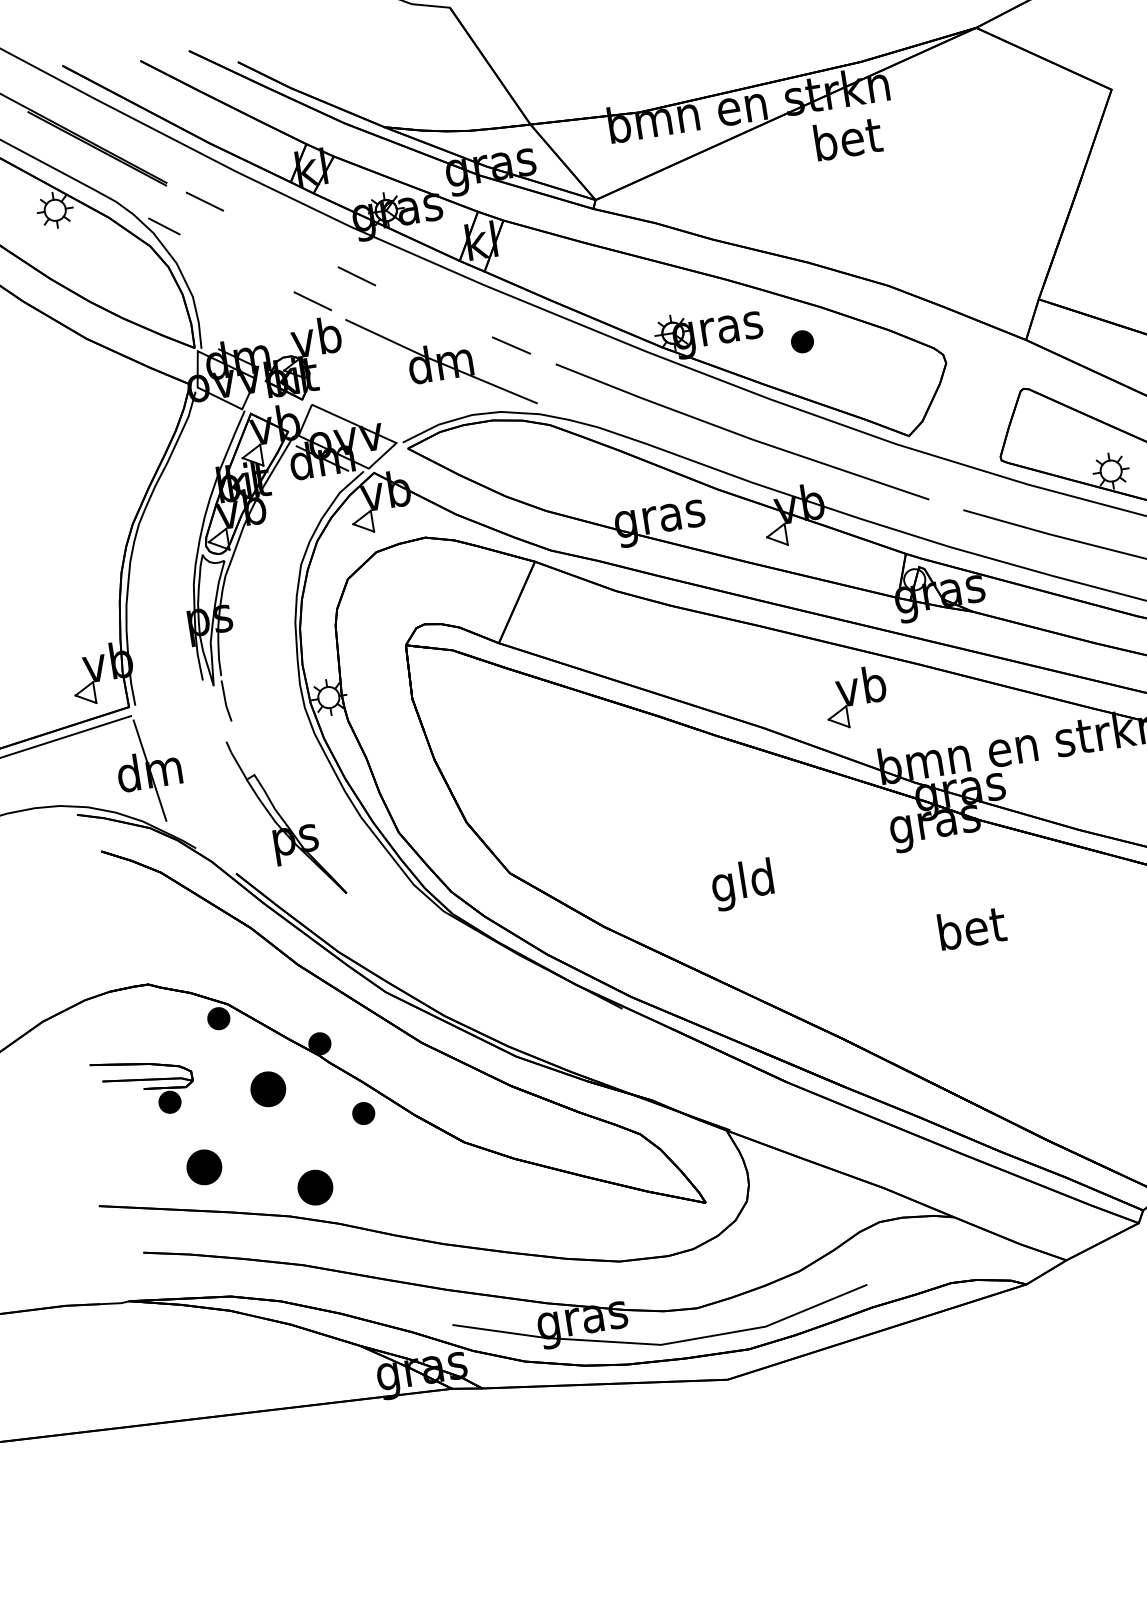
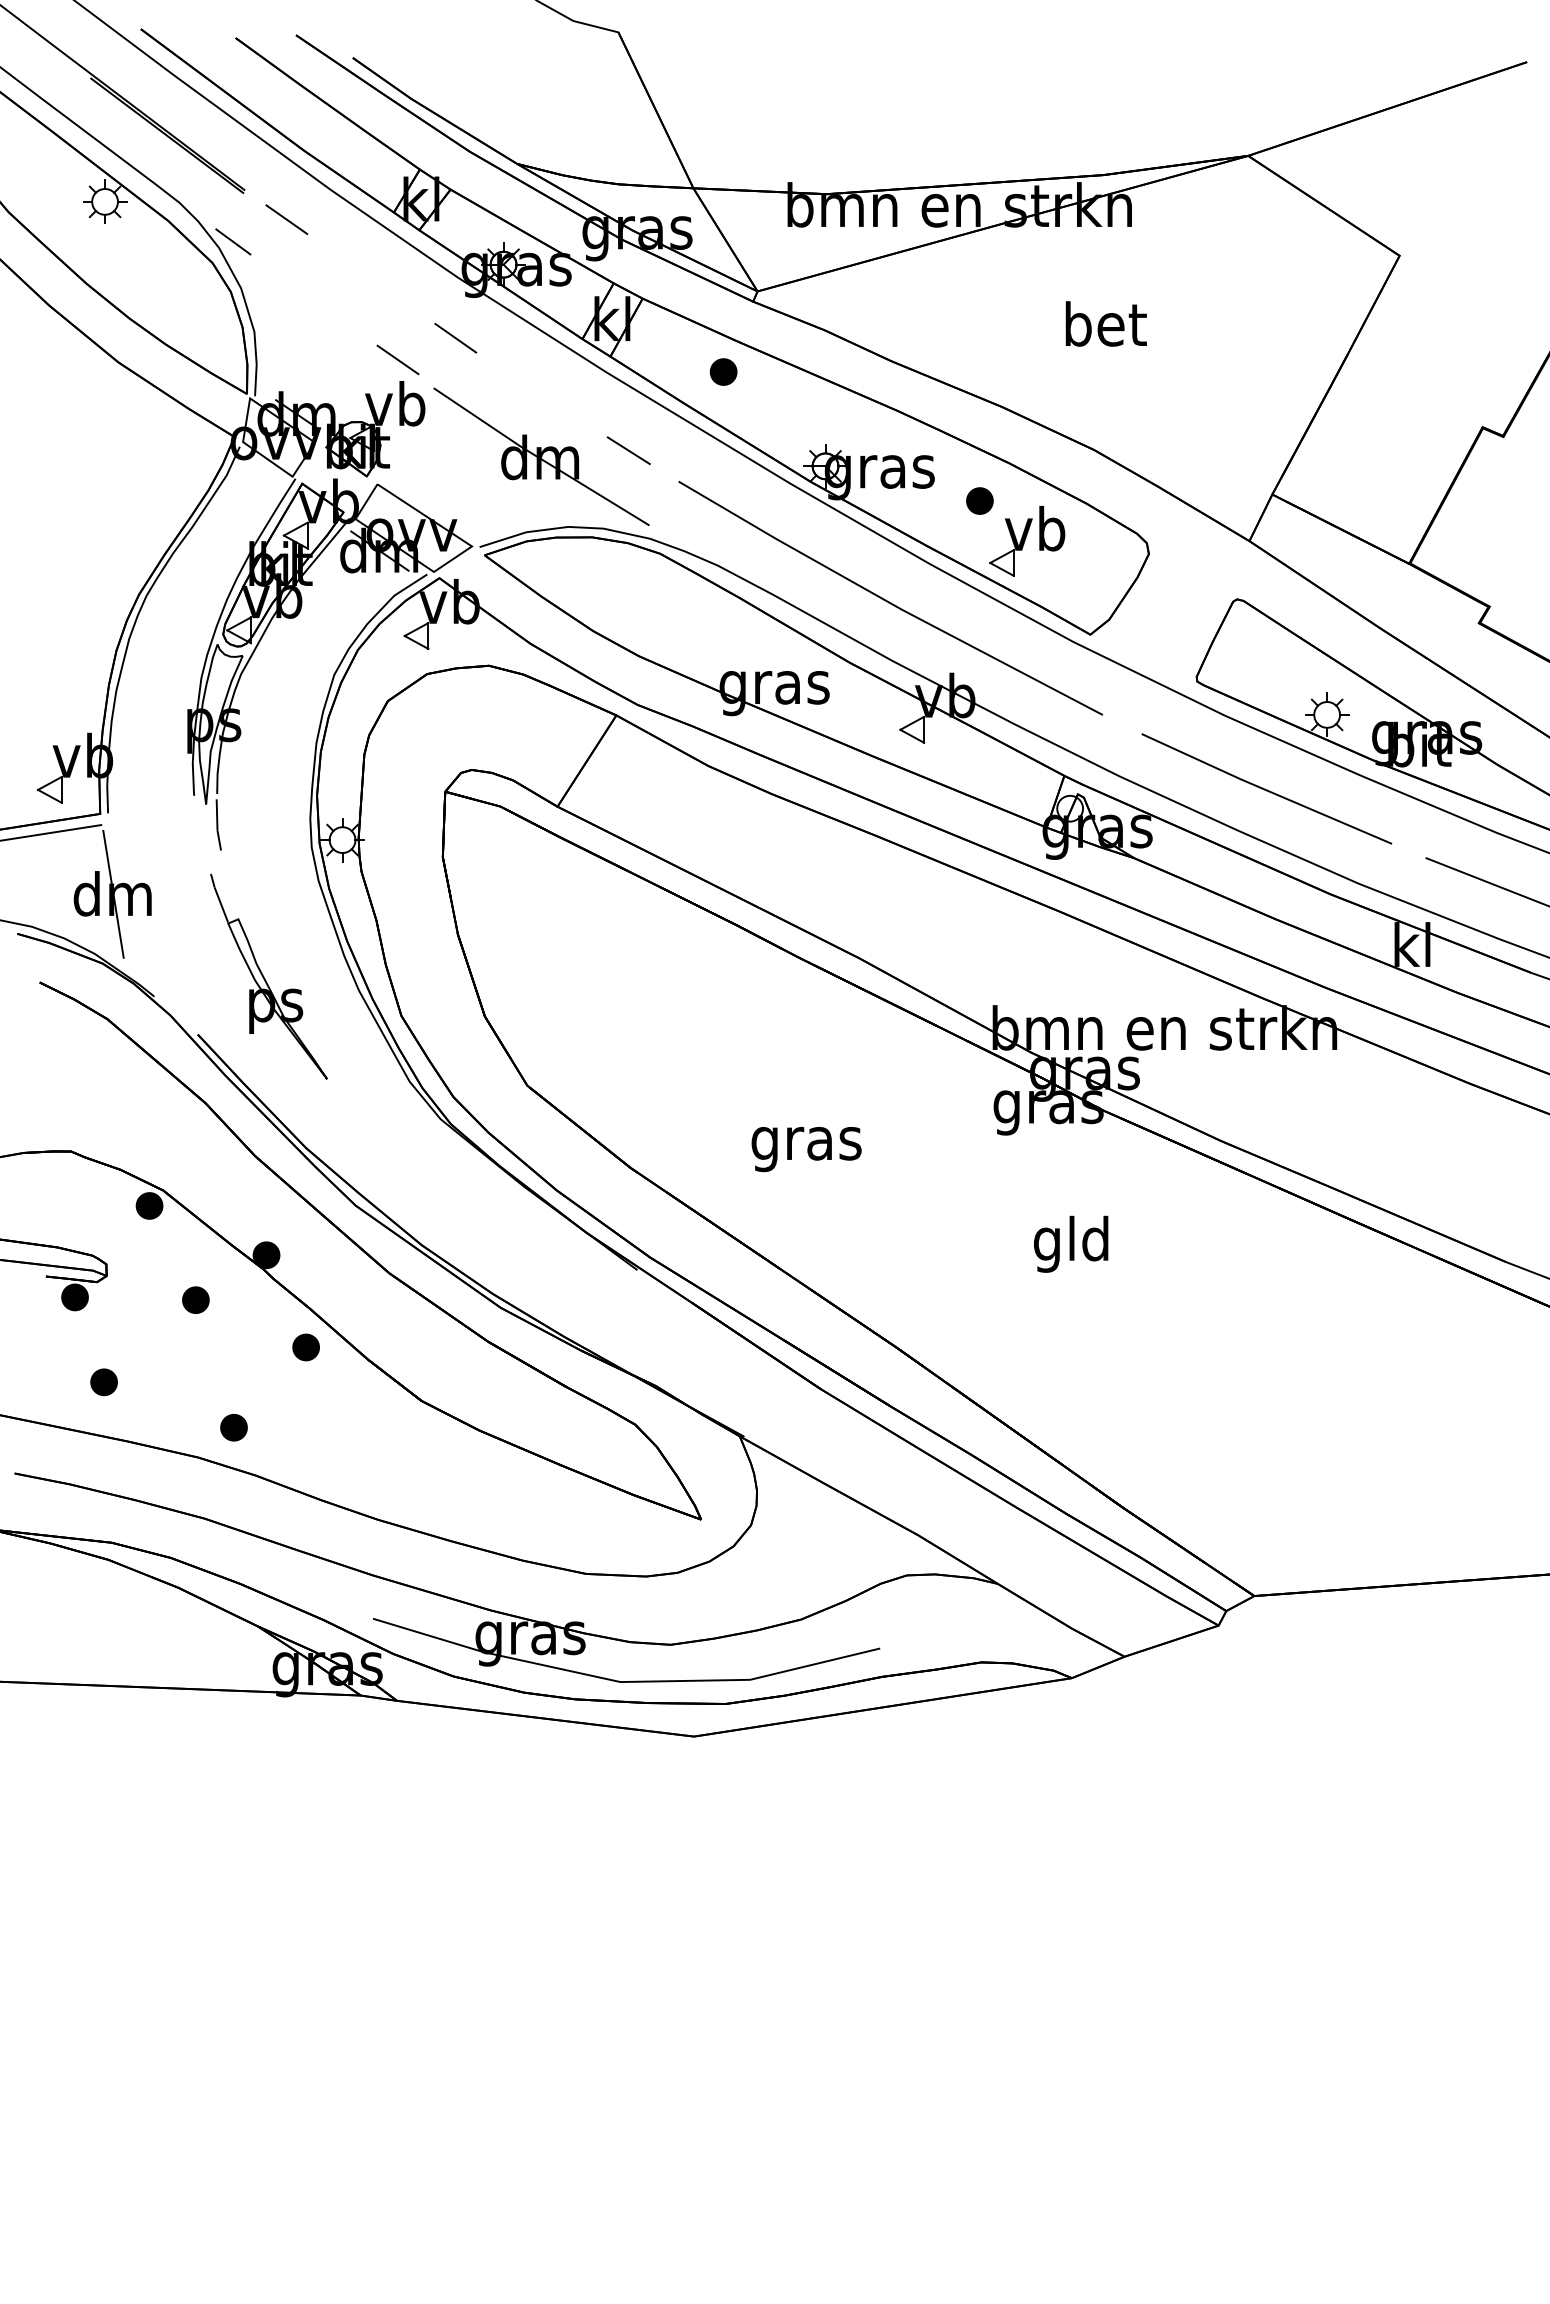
text: (847, 138) -> (1105, 323), moved
part: (578, 269) -> (723, 371), added
part: (856, 697) -> (1027, 541), moved
text: (743, 884) -> (806, 1143), gld -> gras
text: (972, 931) -> (1073, 1243), bet -> gld
part: (267, 1088) -> (195, 1299), size x0.62
part: (203, 1167) -> (103, 1382), size x0.62
part: (314, 1187) -> (233, 1427), size x0.62

